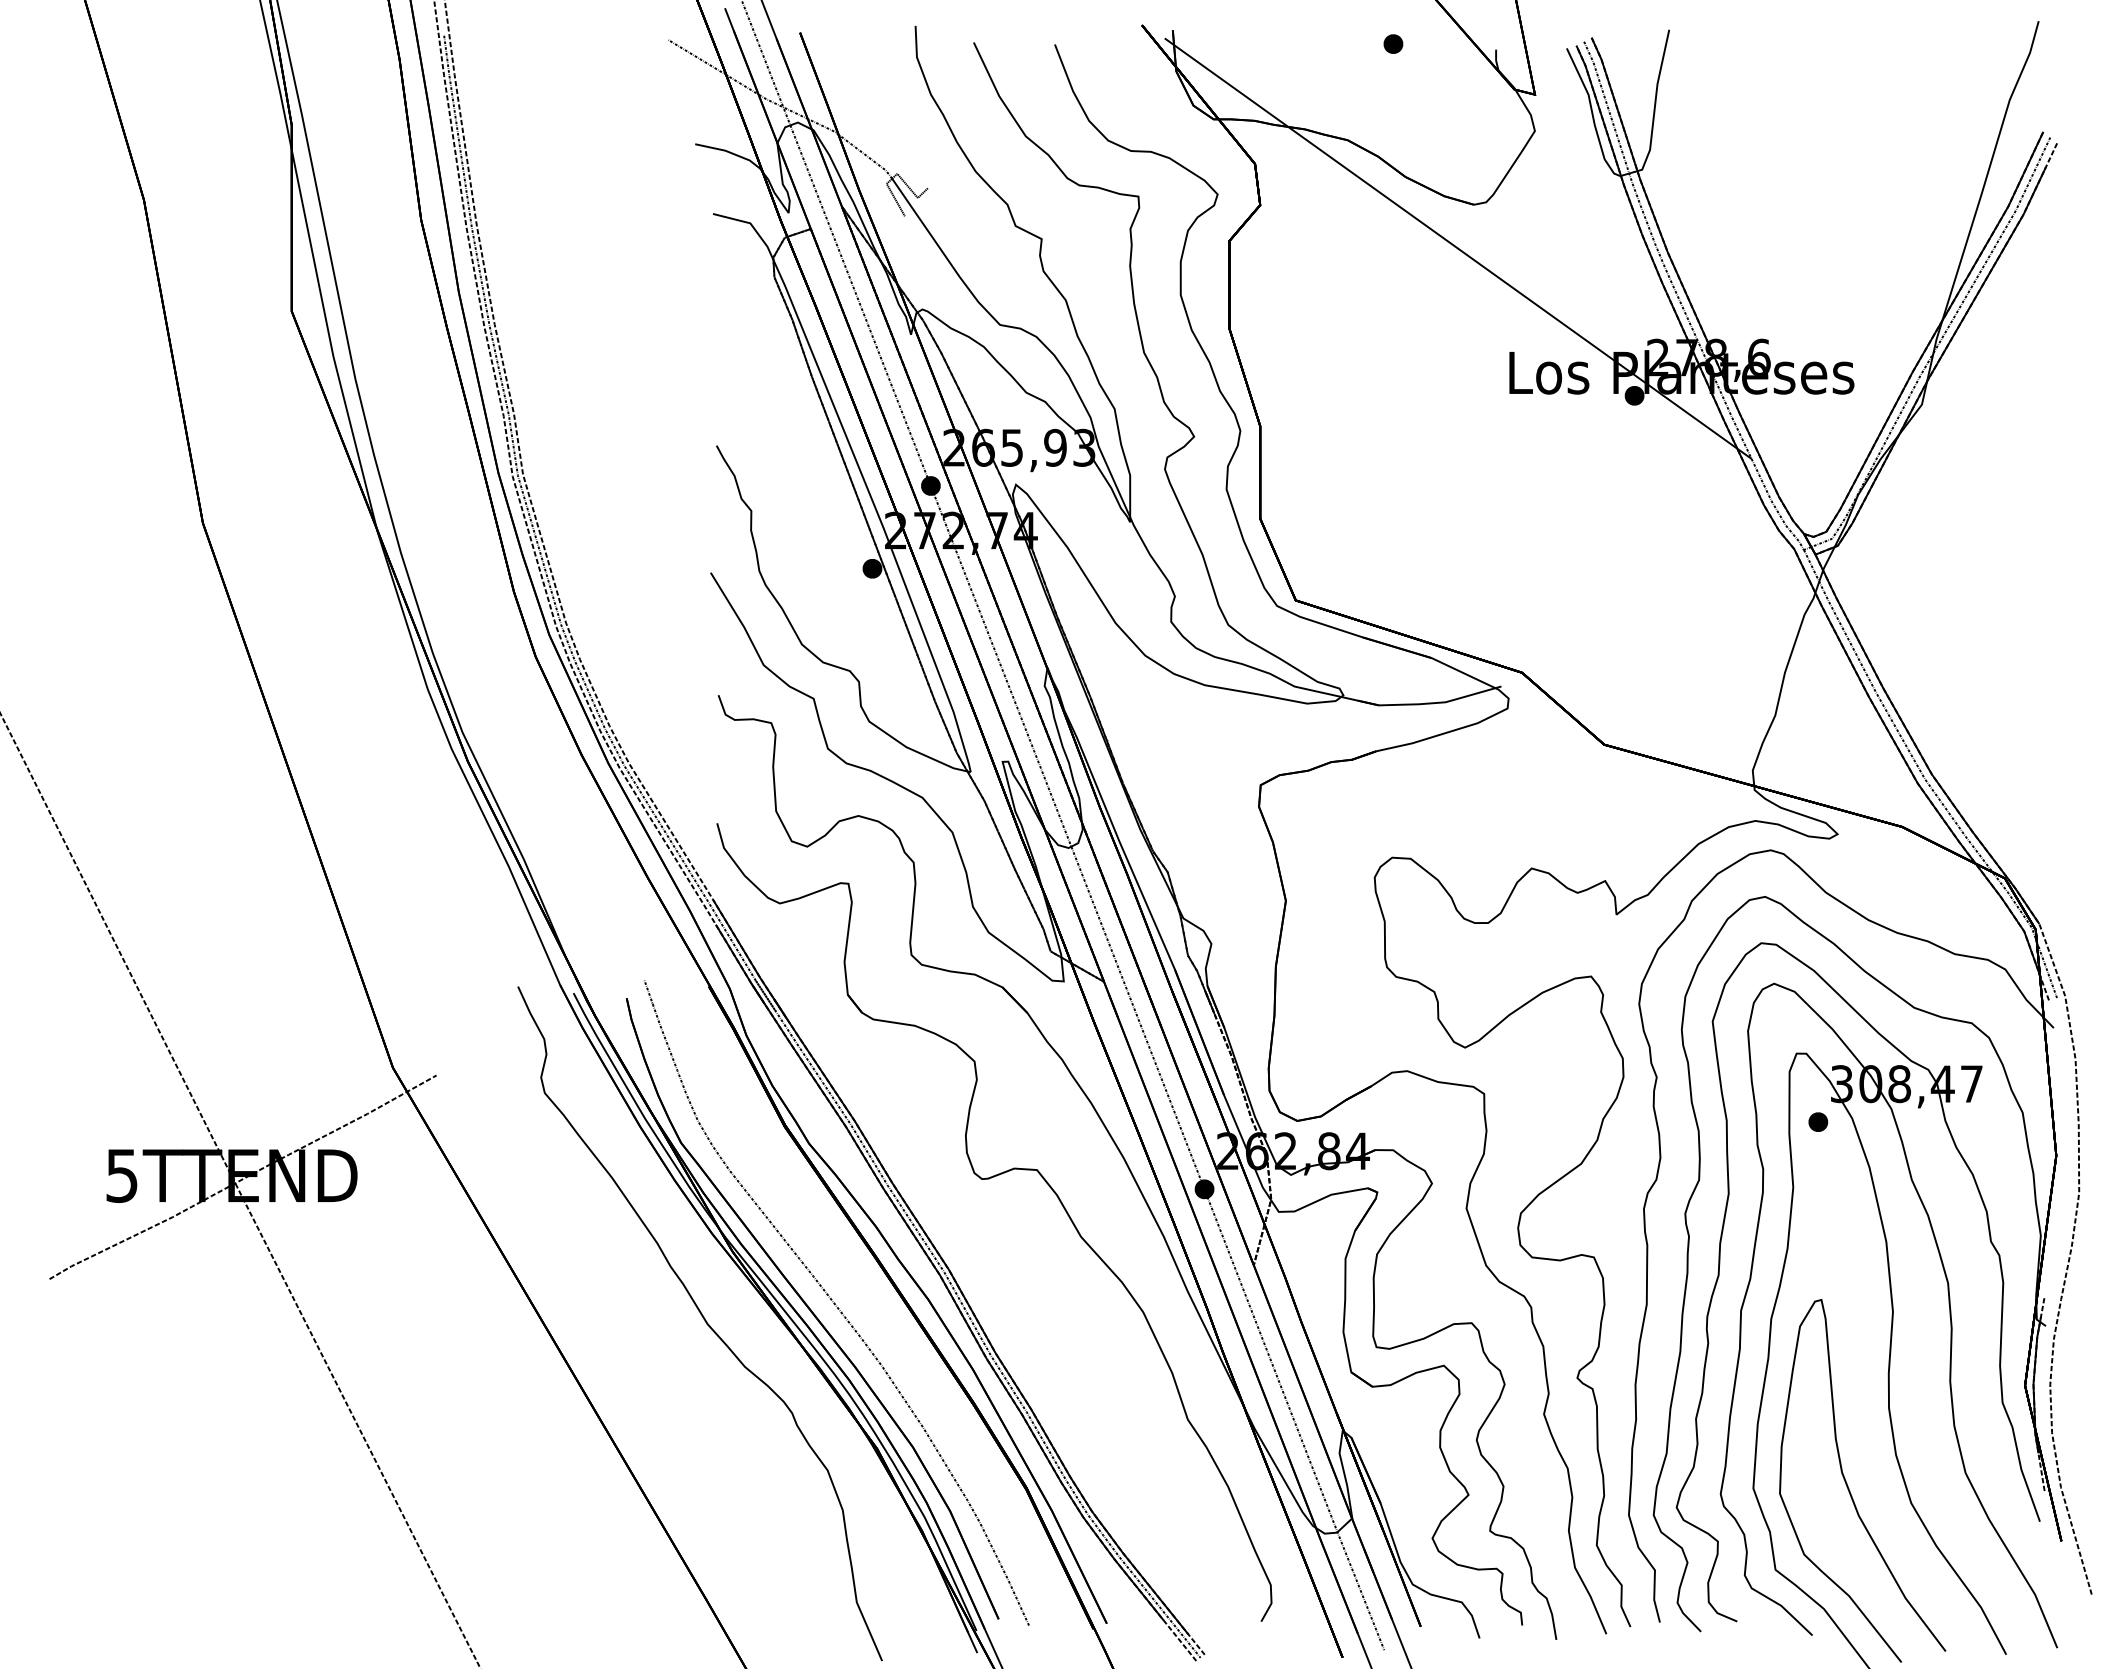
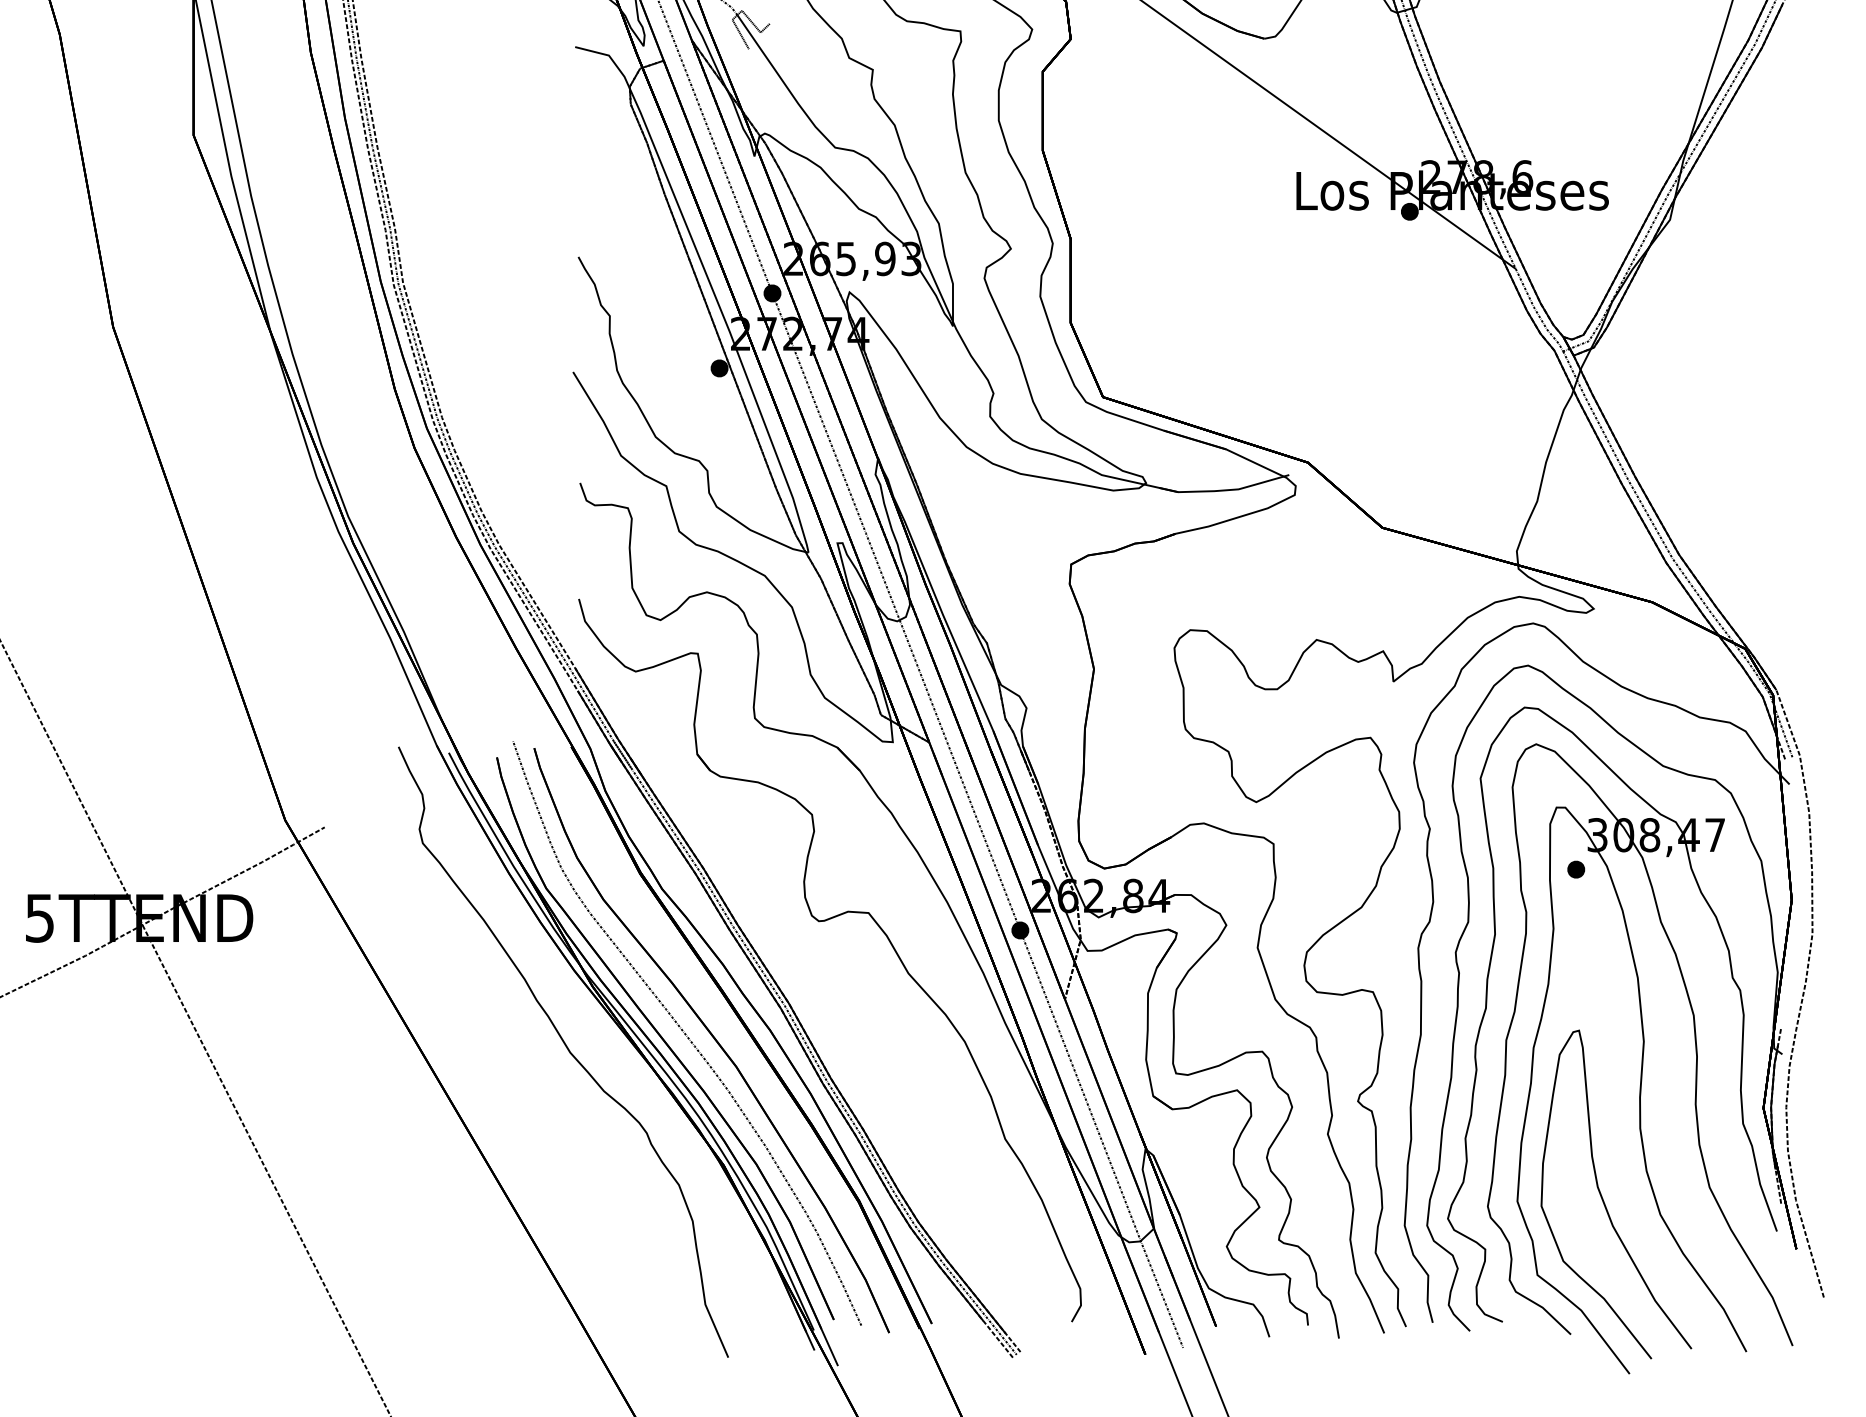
part: (863, 1310) -> (711, 1040), added

